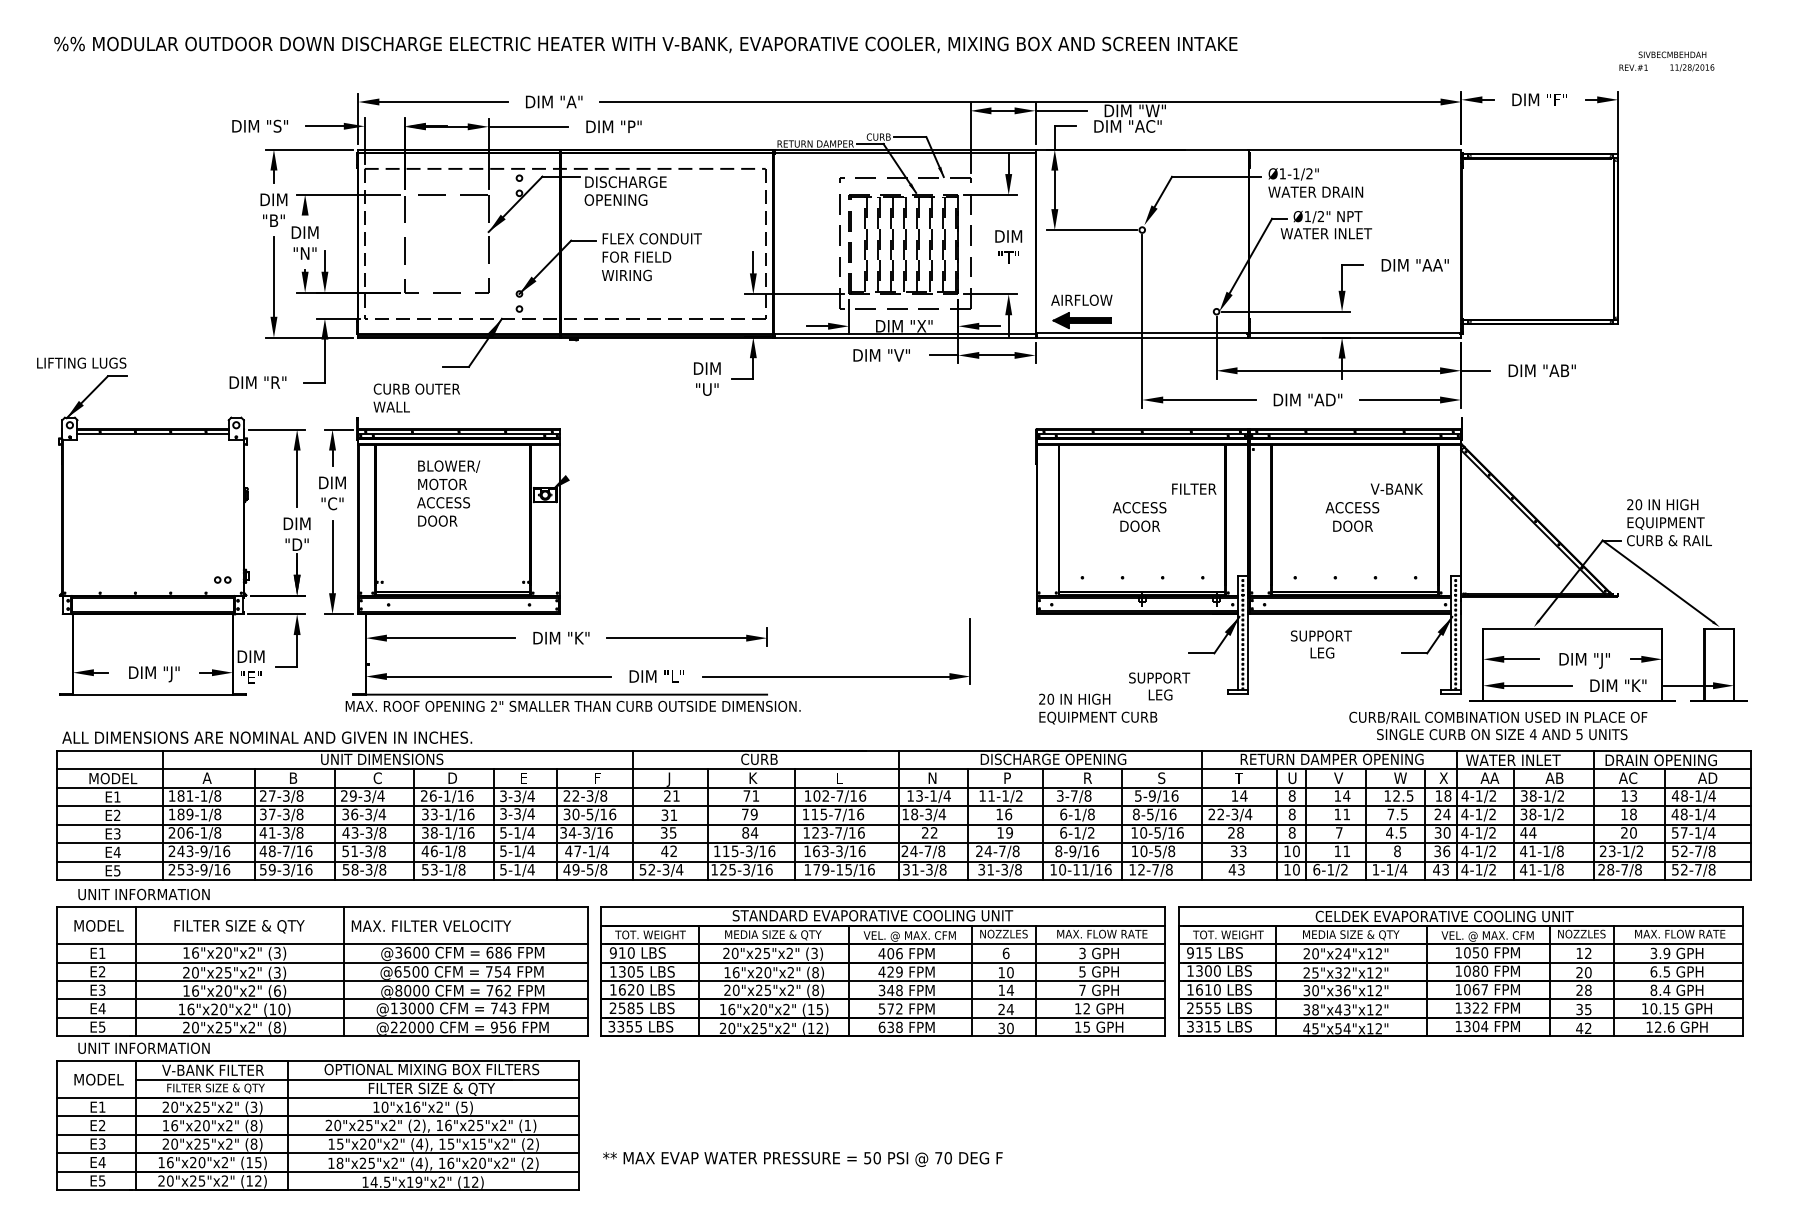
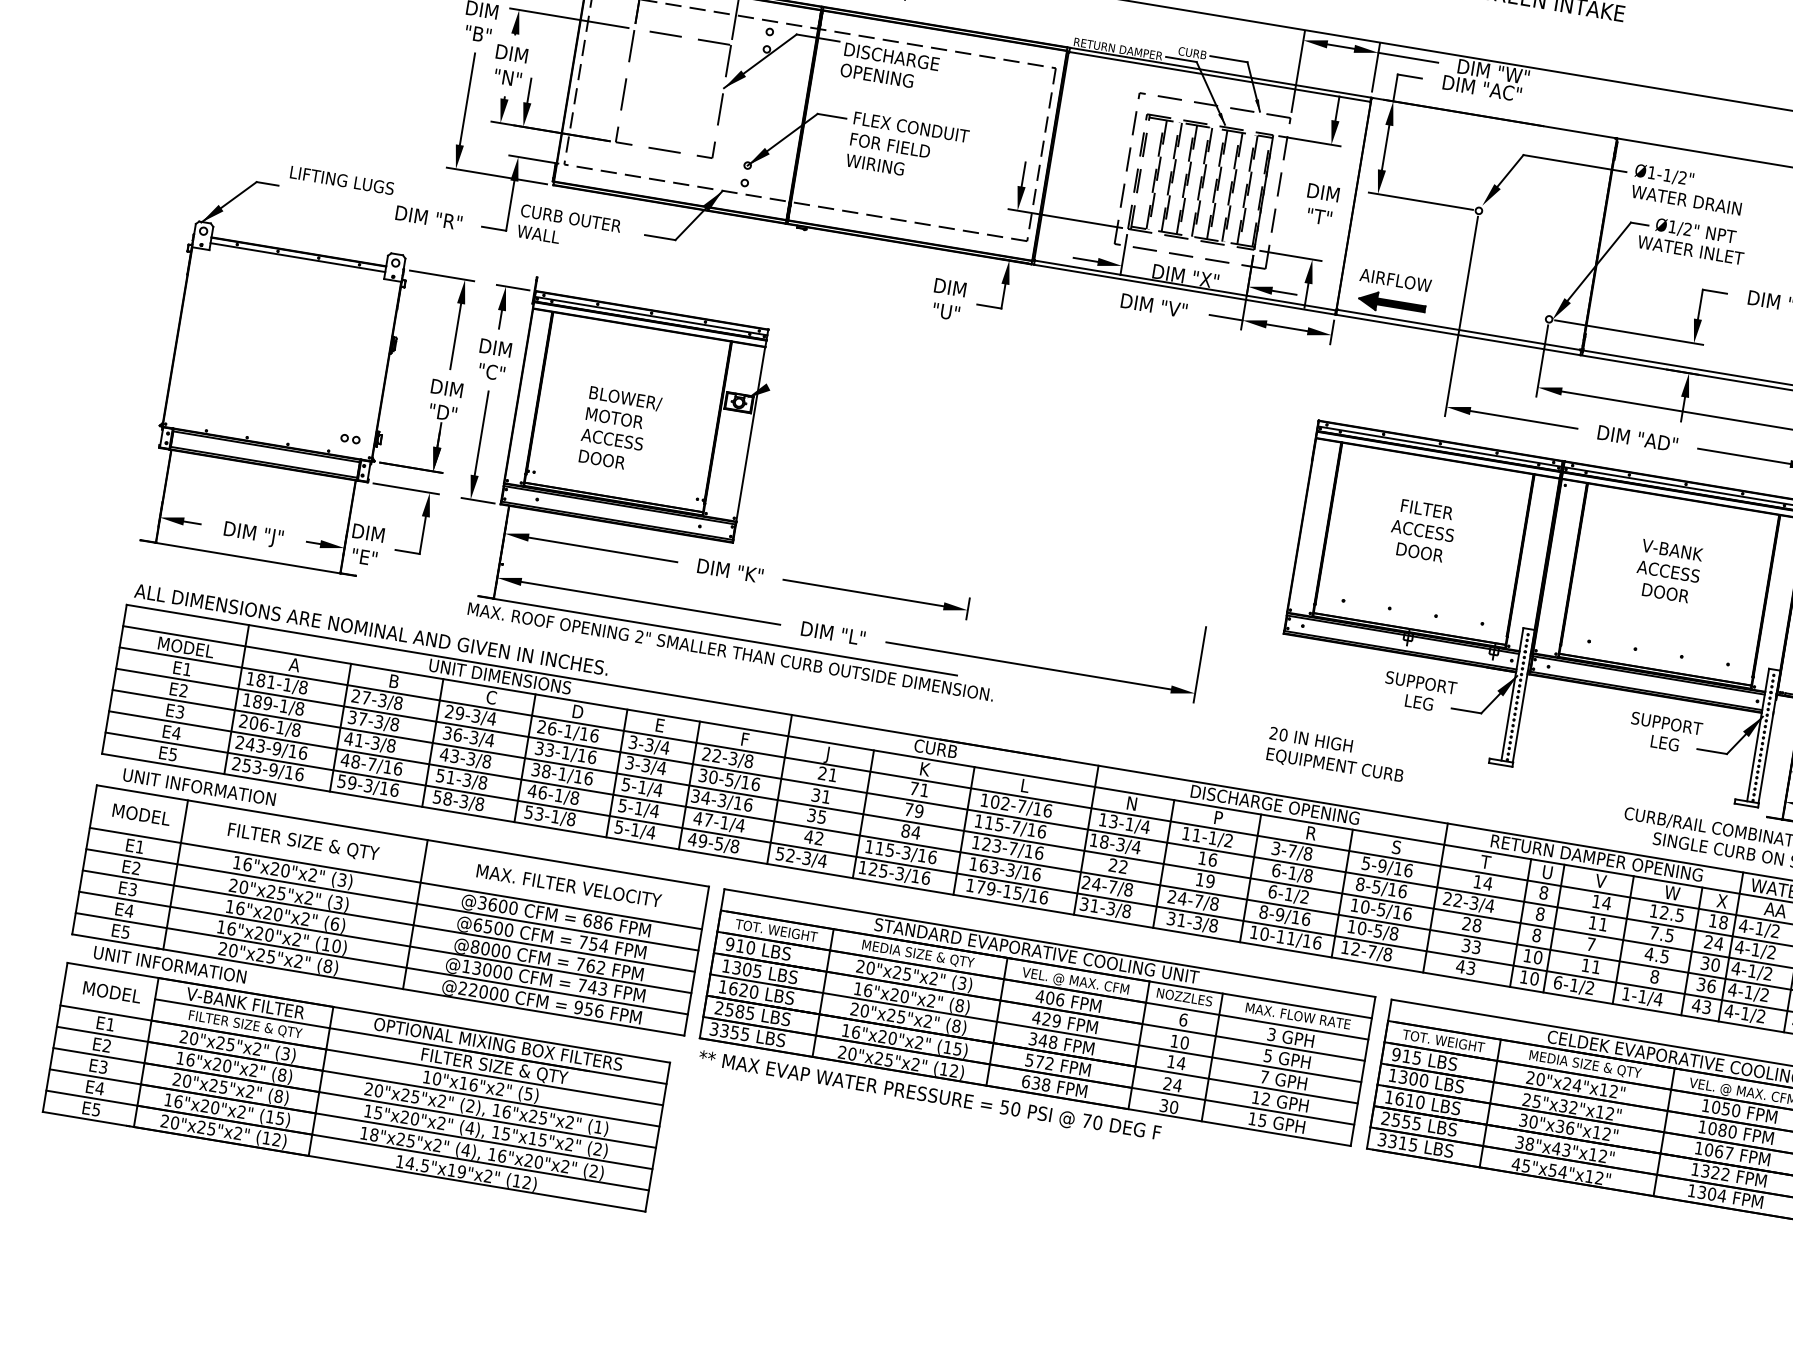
text: (81, 362) -> (342, 179), moved
text: (416, 397) -> (568, 227), moved
text: (1194, 488) -> (1427, 508), moved
text: (1396, 488) -> (1672, 549), moved
text: (448, 493) -> (619, 429), moved
text: (1321, 644) -> (1665, 733), moved
text: (1159, 686) -> (1419, 692), moved
text: (431, 925) -> (569, 885), moved
text: (802, 1159) -> (929, 1096), moved

